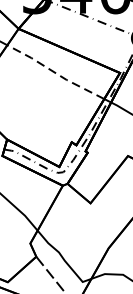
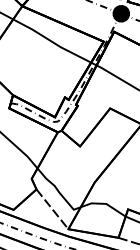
line: (54, 72) -> (51, 41), dashed -> solid

